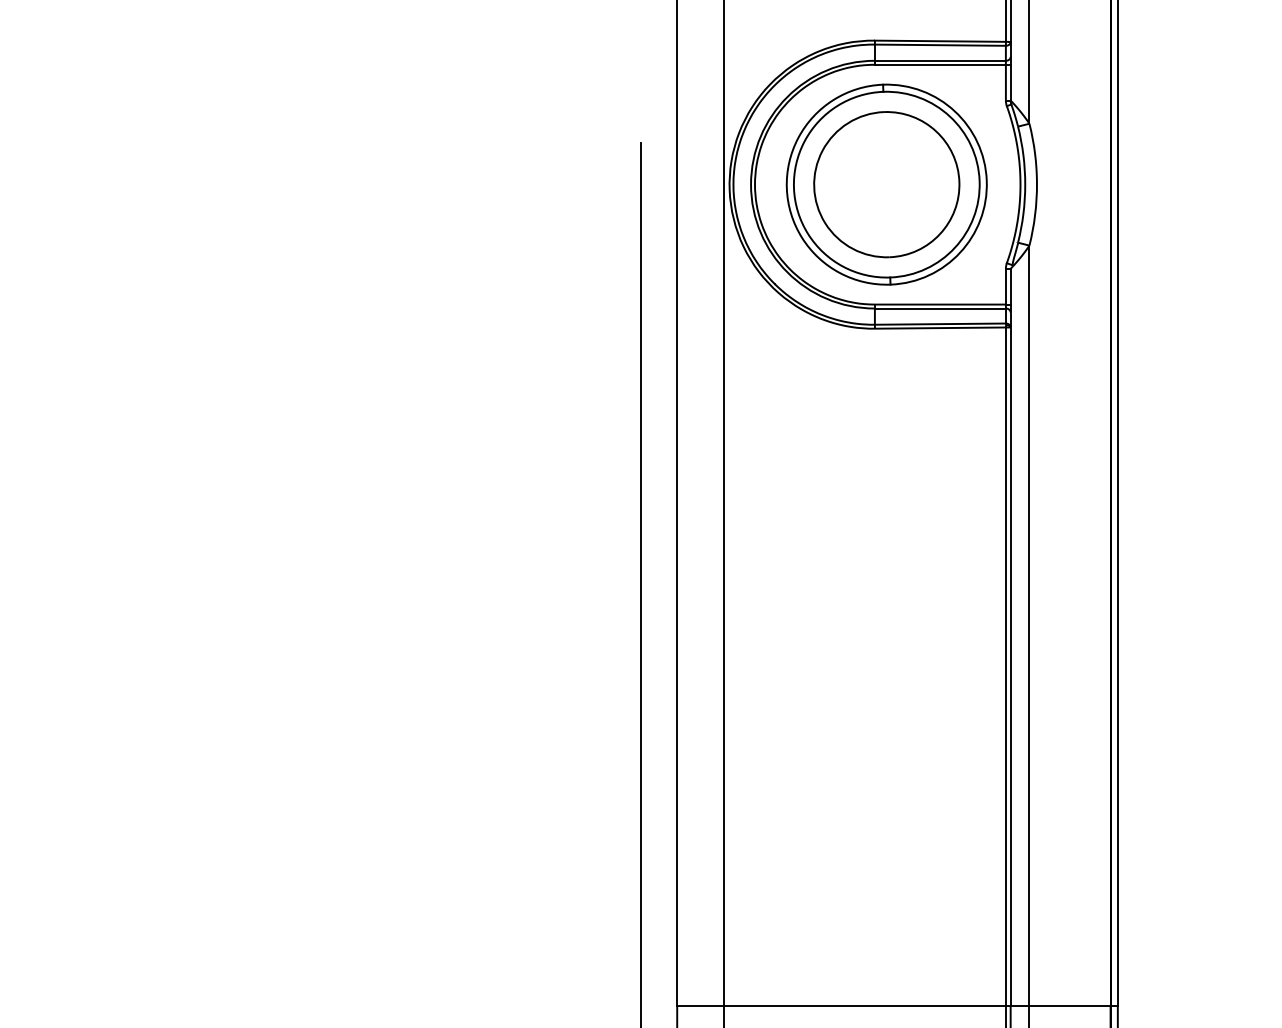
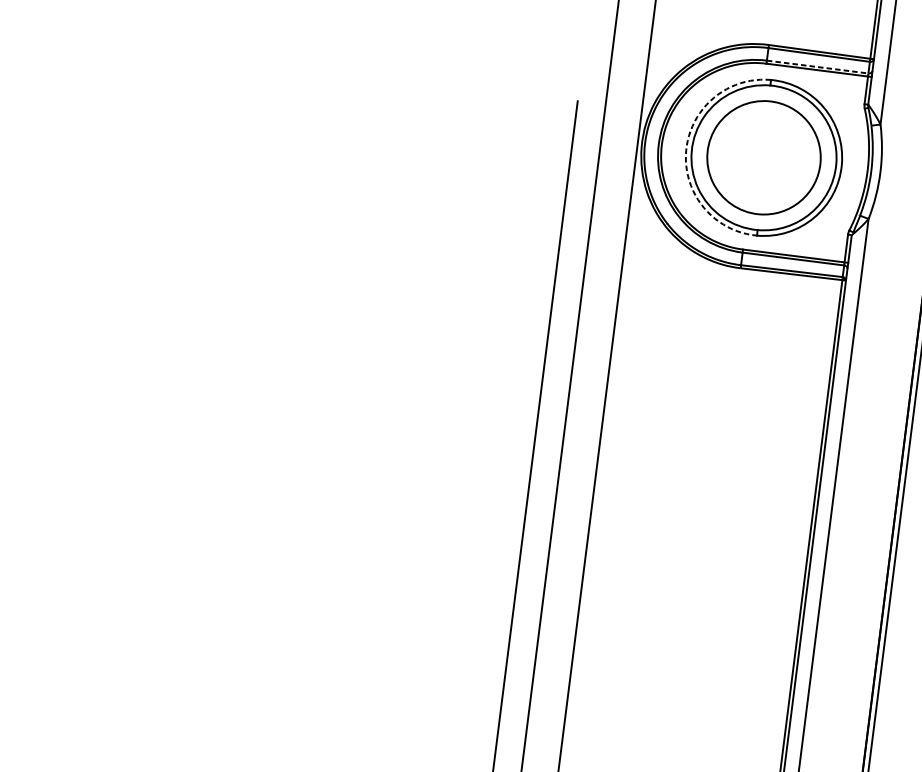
line: (940, 60) -> (817, 66), solid -> dashed
arc: (786, 188) -> (685, 150), solid -> dashed

